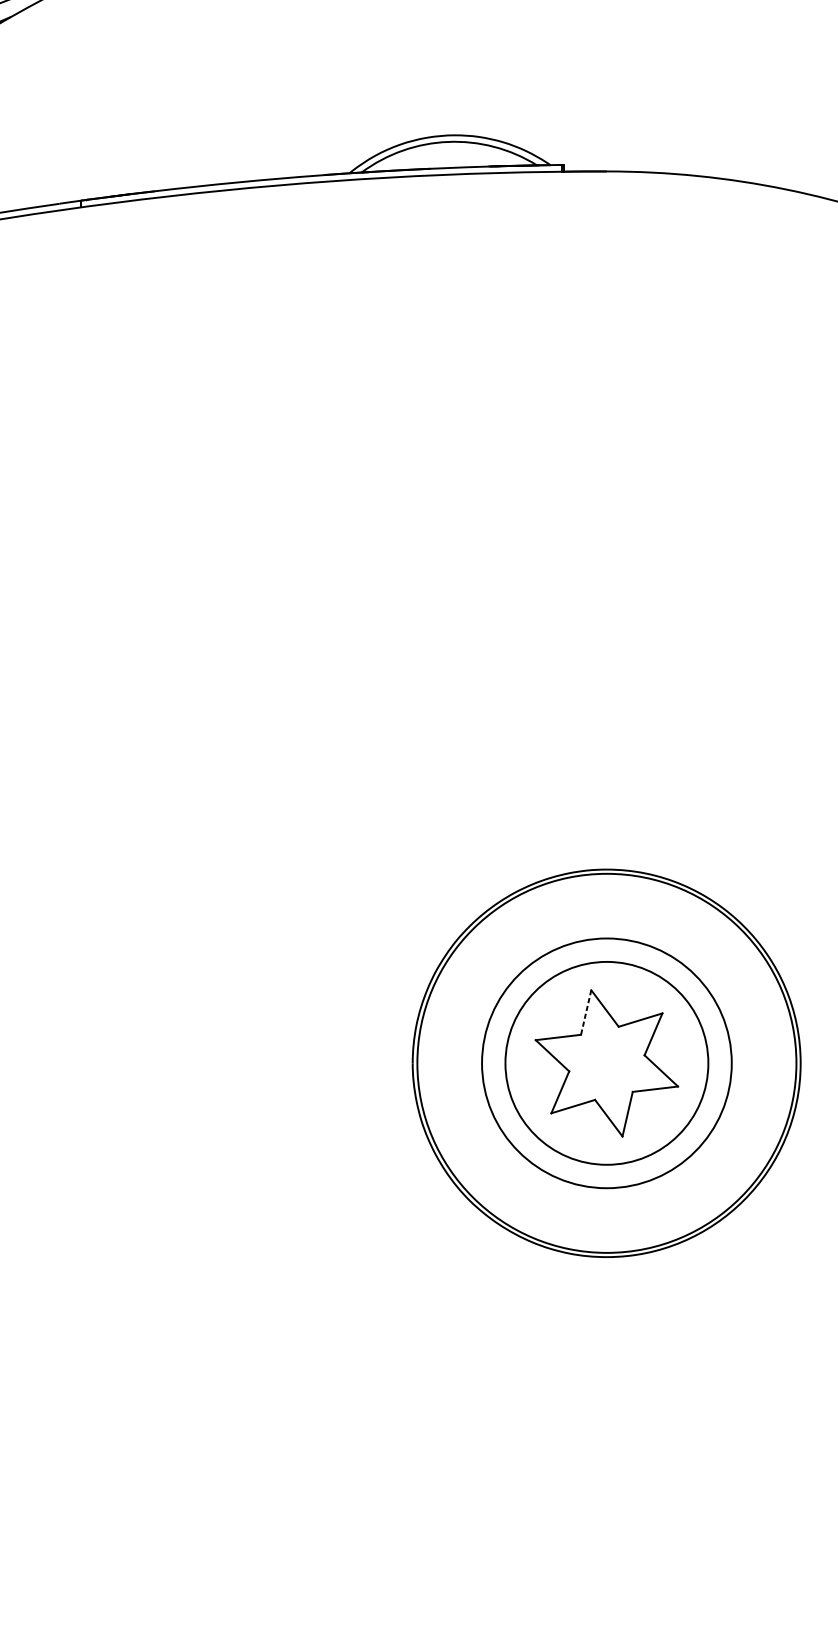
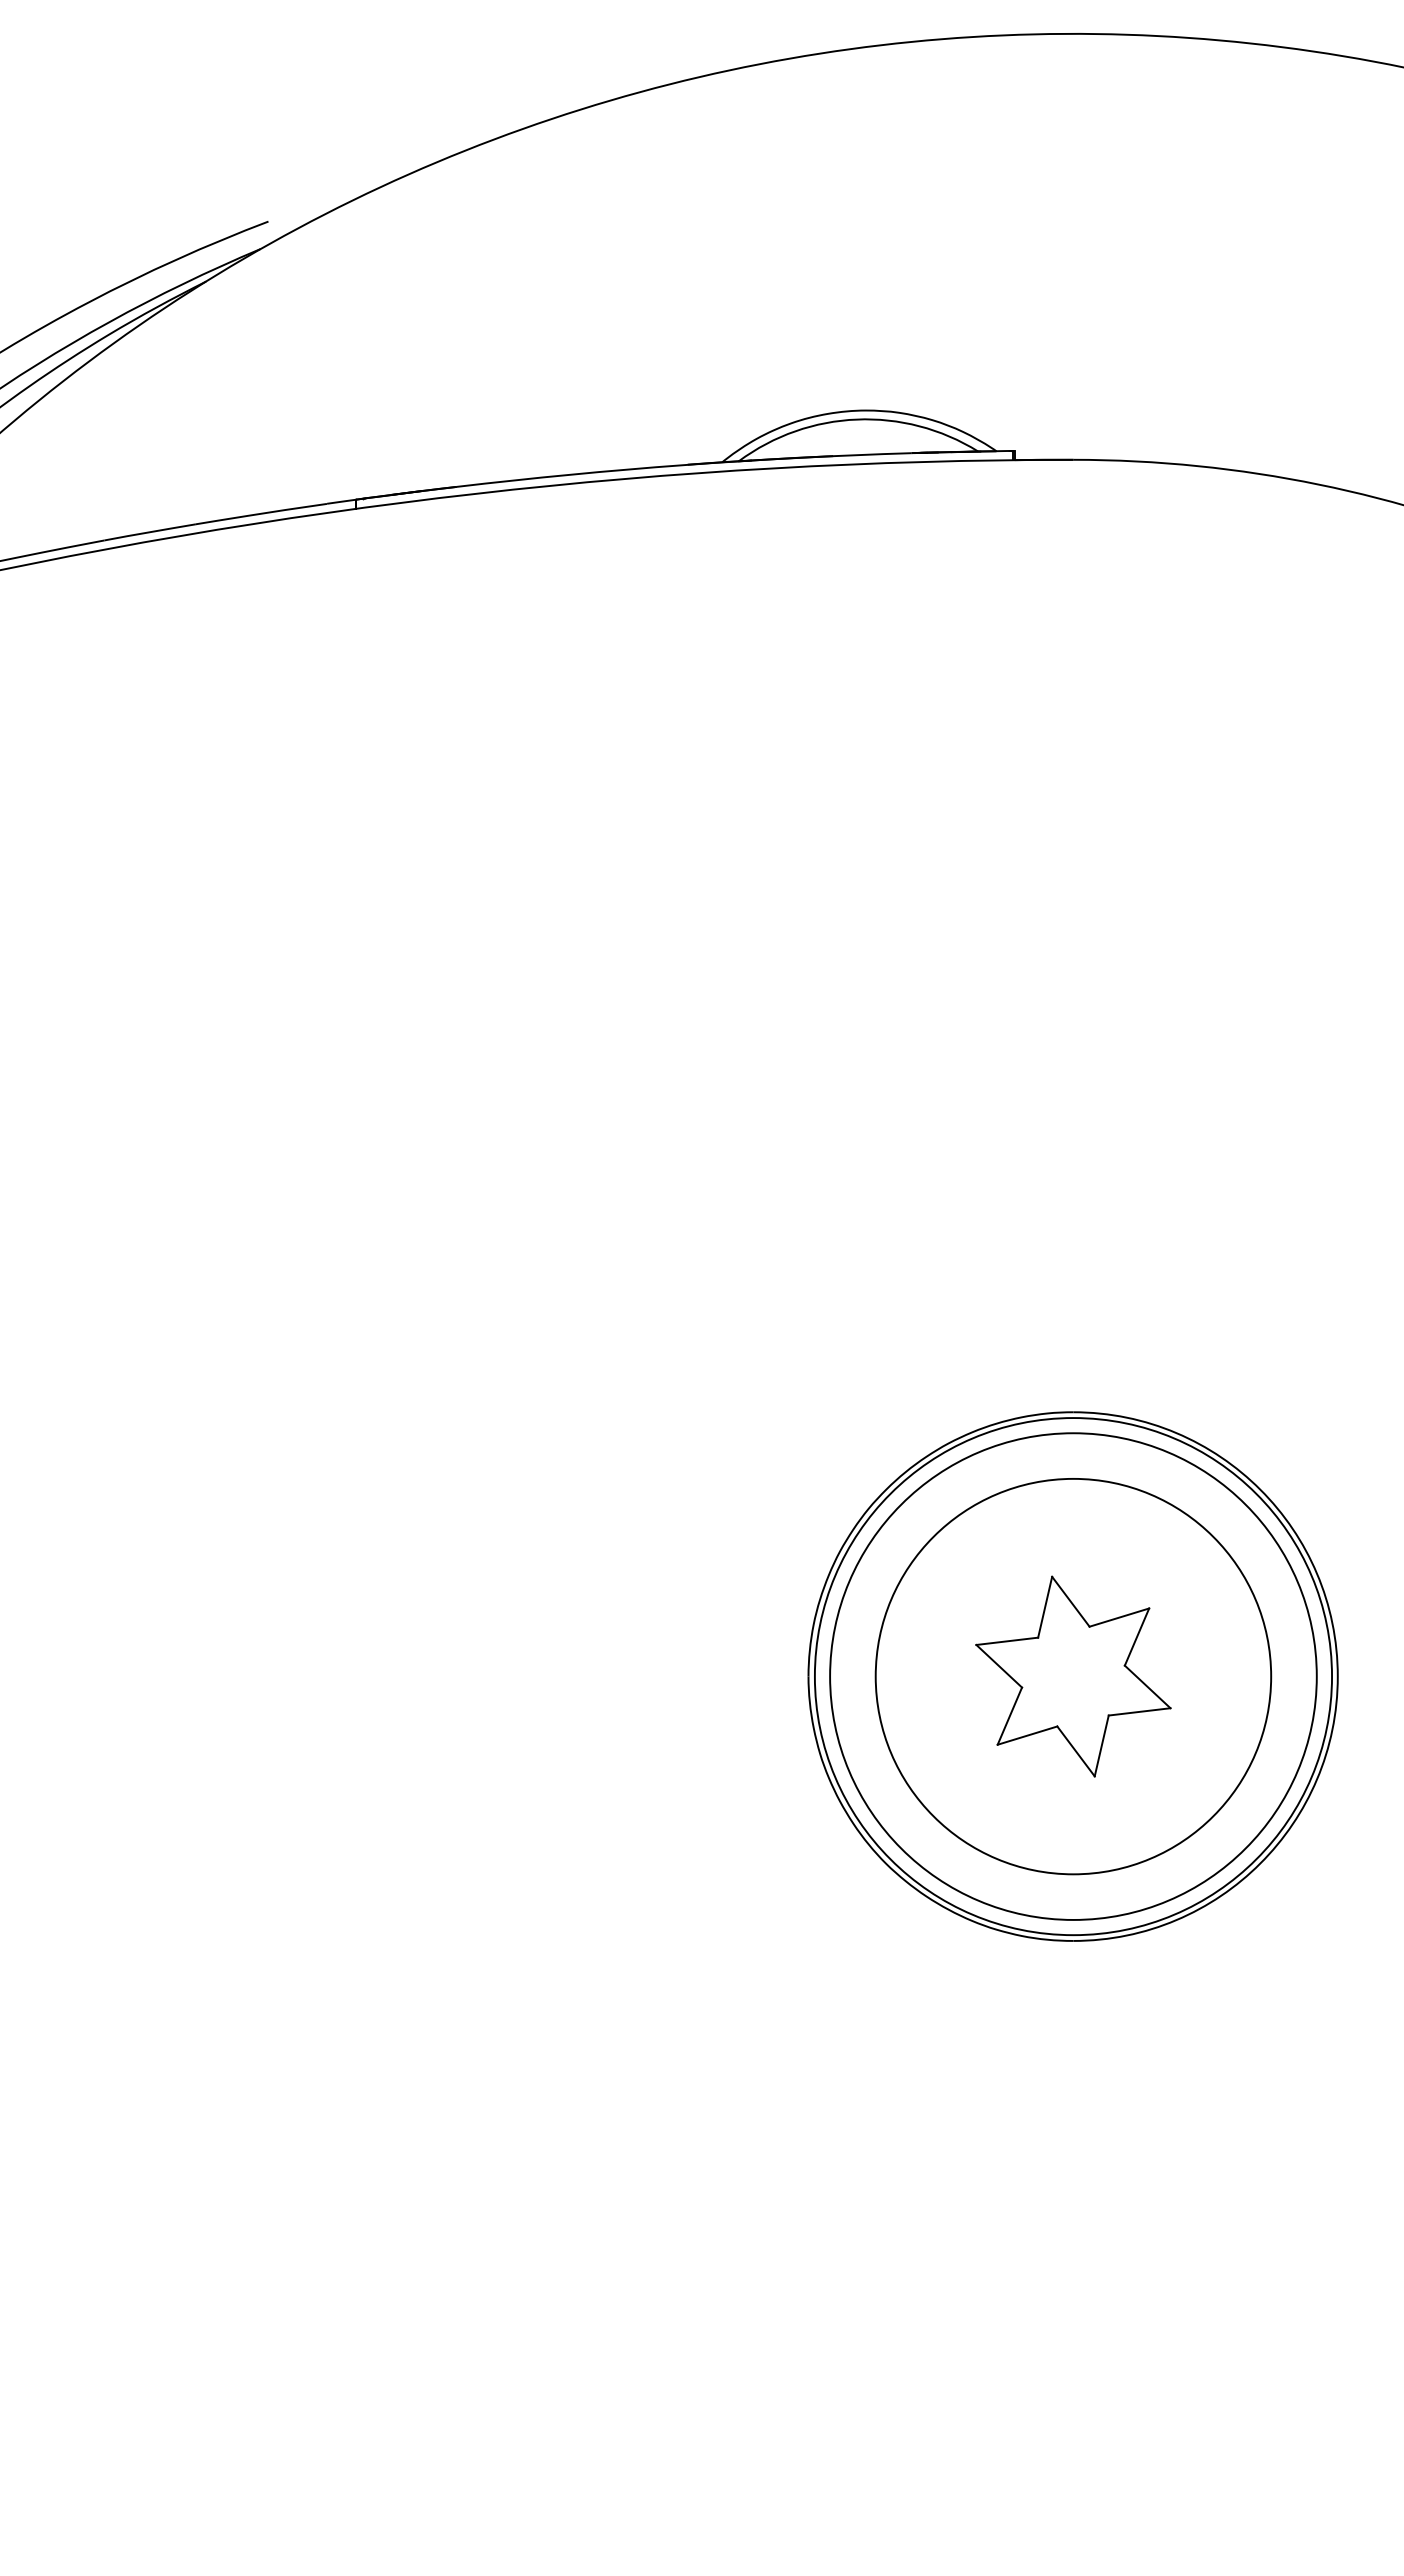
line: (586, 1012) -> (1045, 1607), dashed -> solid
circle: (606, 1063) -> (1073, 1676), size x1.43
circle: (606, 1063) -> (1073, 1676), size x1.43

